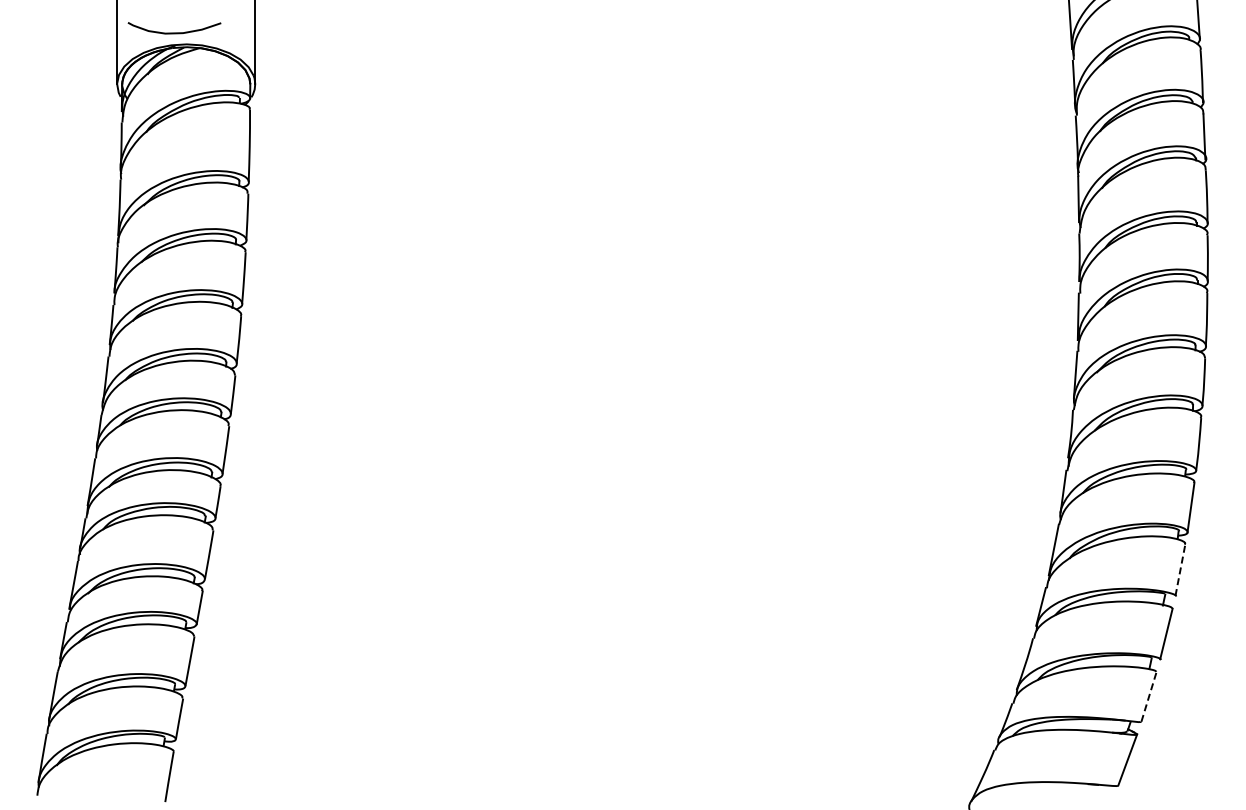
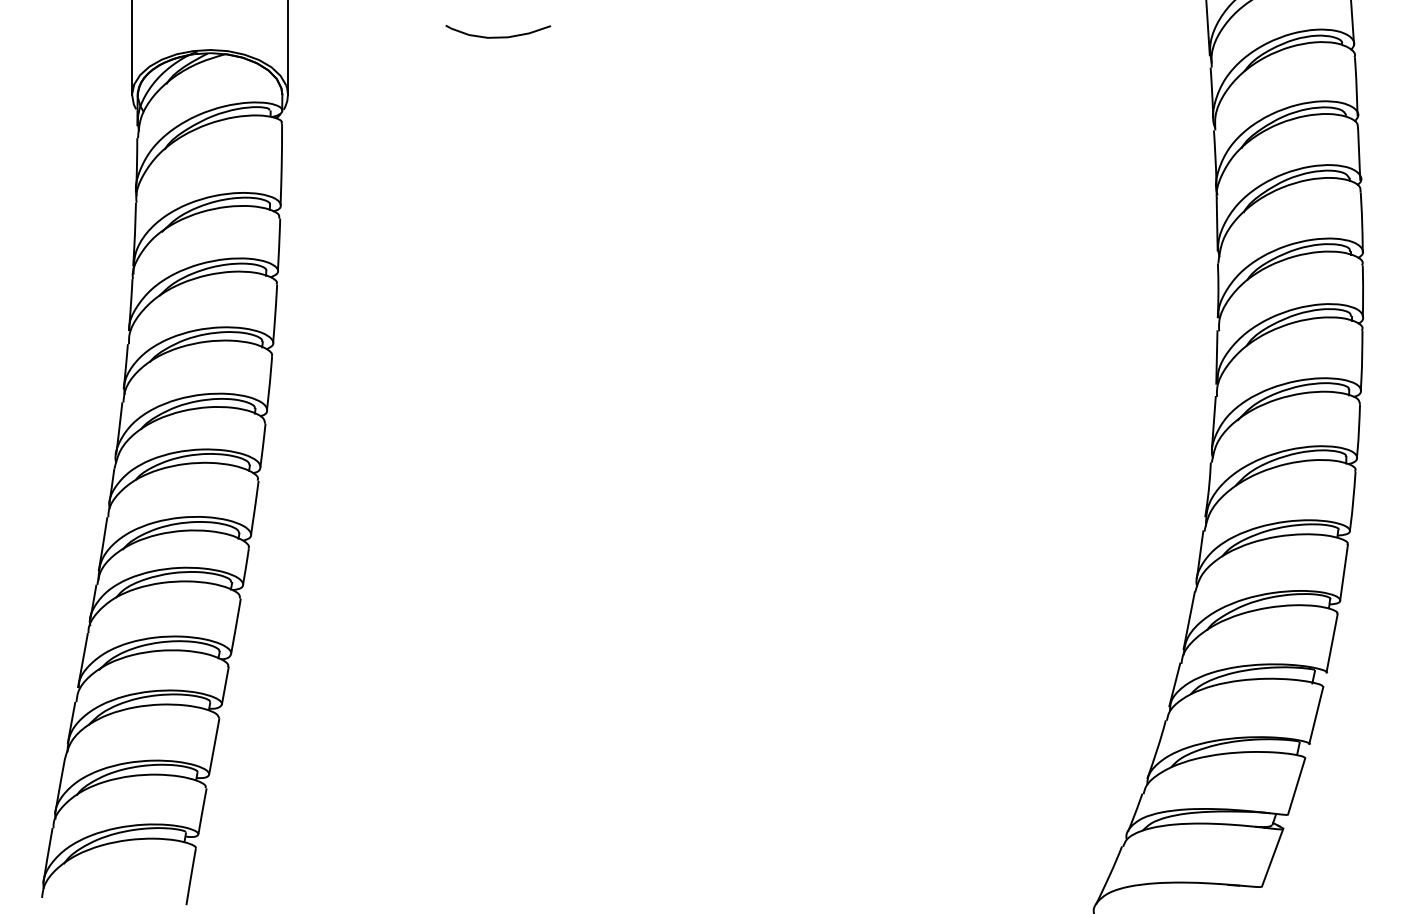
curve: (174, 32) -> (498, 36), moved
line: (1180, 569) -> (1332, 642), dashed -> solid
line: (1149, 696) -> (1297, 785), dashed -> solid

